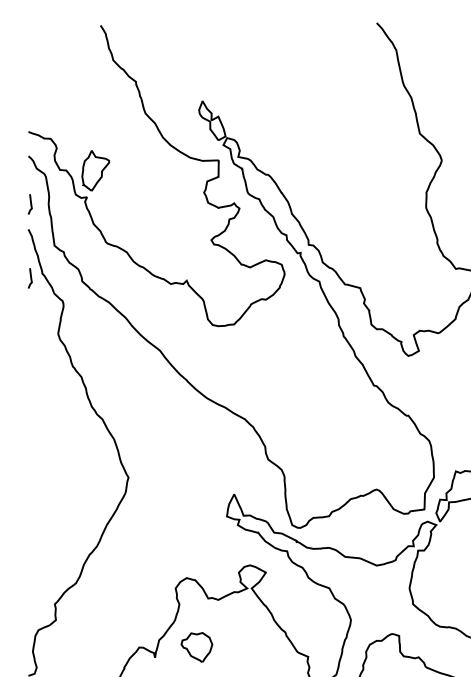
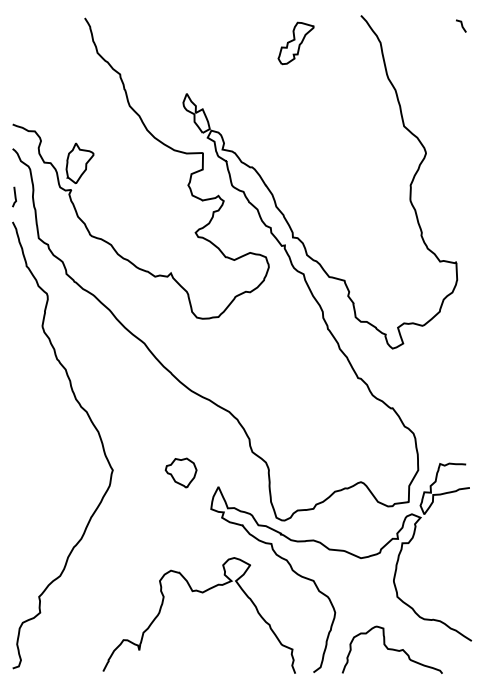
part: (311, 50) -> (295, 43), added
line: (30, 277) -> (14, 270), removed
part: (196, 646) -> (180, 472), moved

